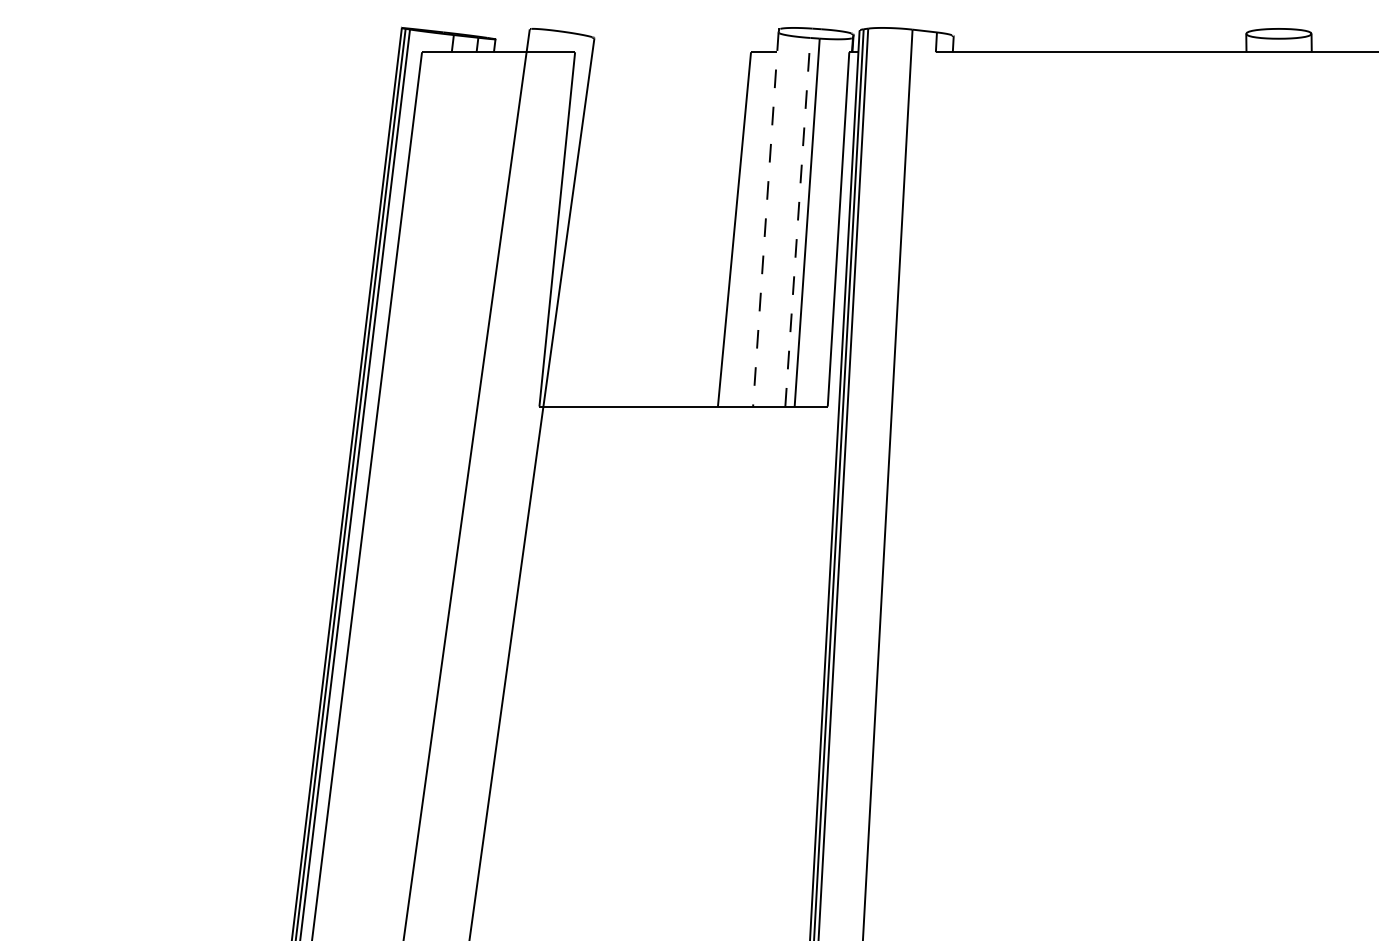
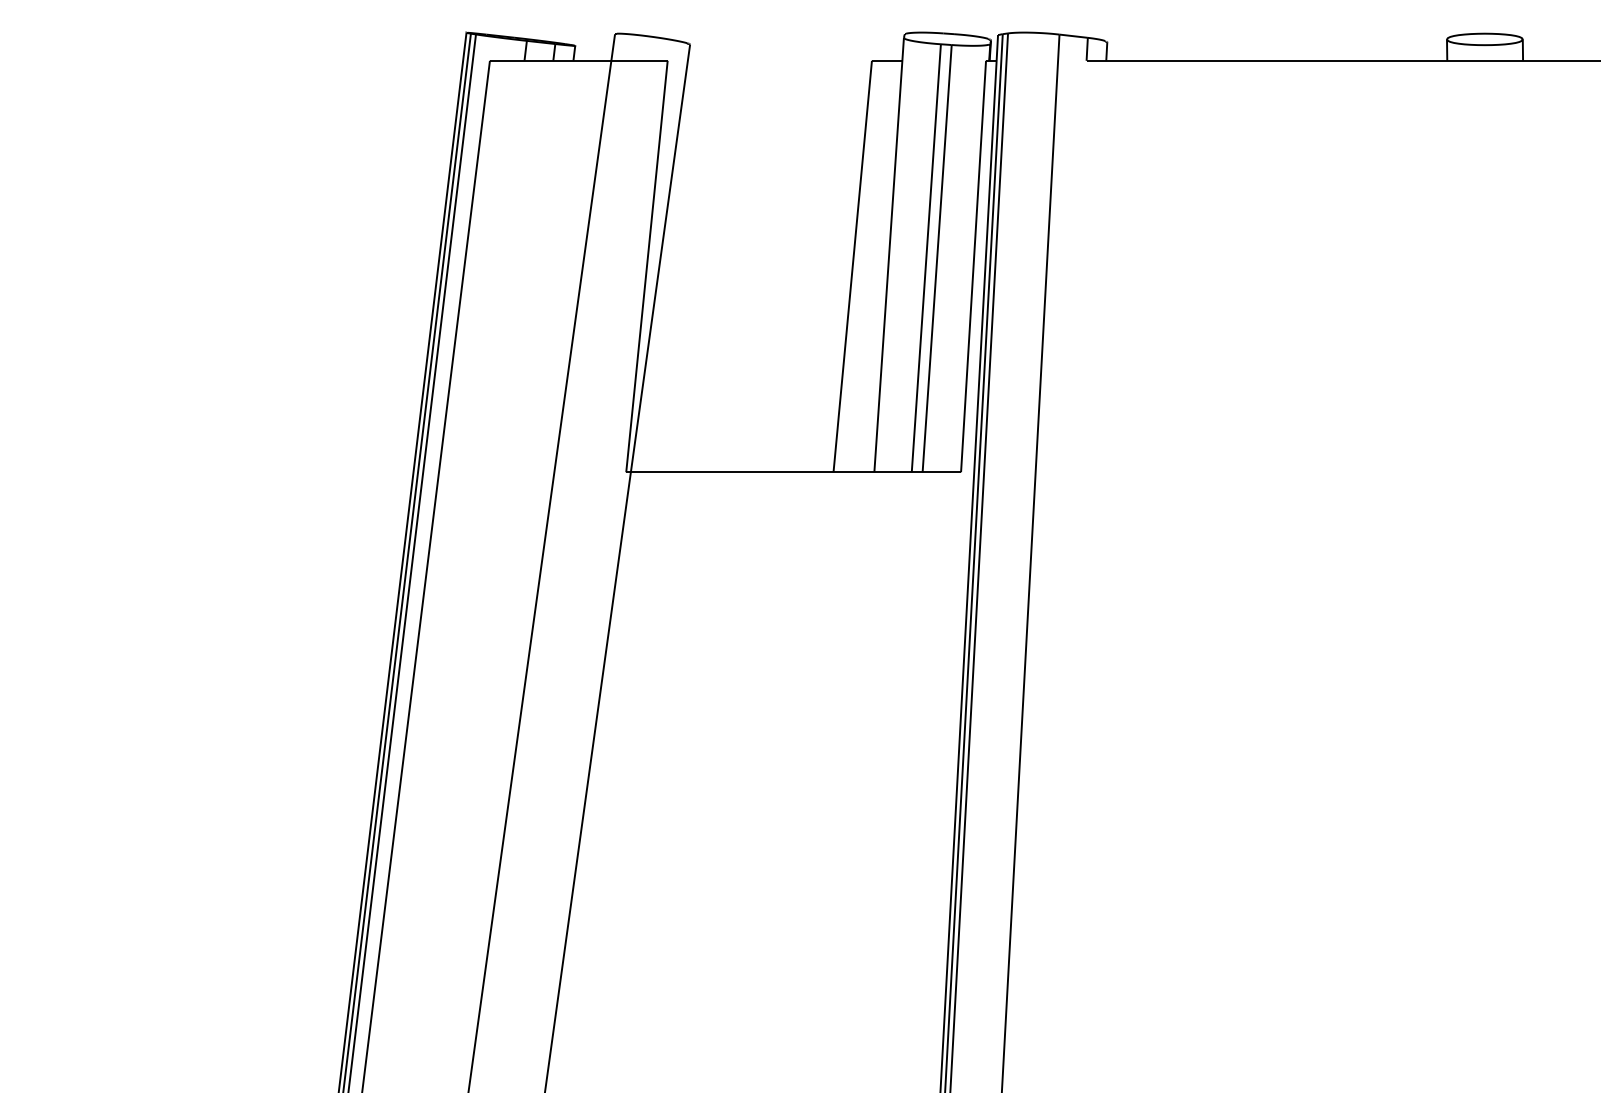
line: (766, 219) -> (889, 254), dashed -> solid
line: (798, 221) -> (926, 257), dashed -> solid

